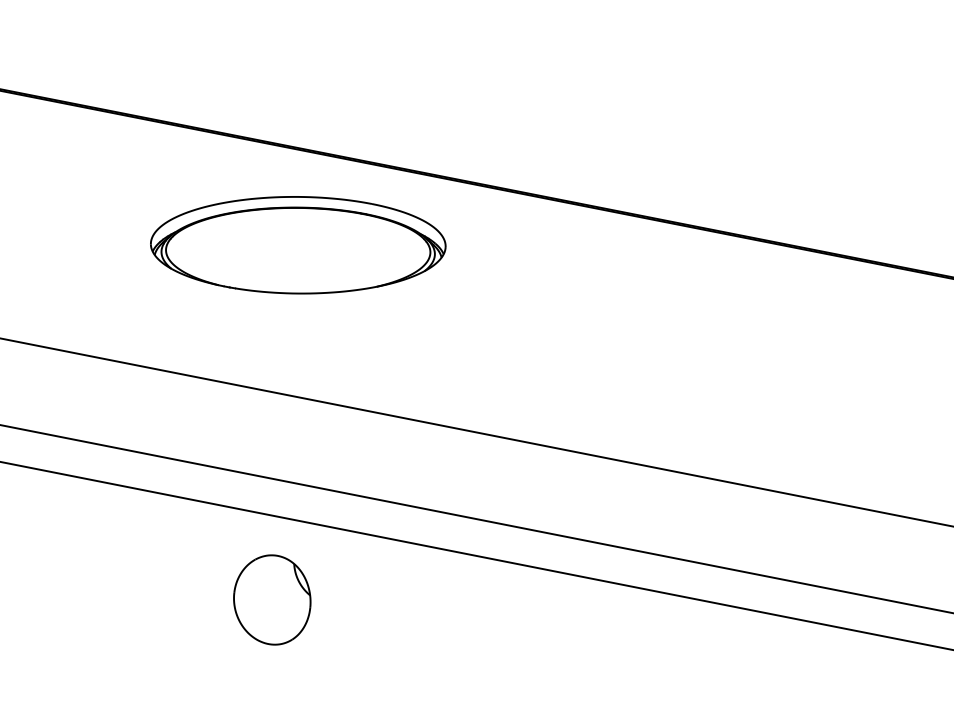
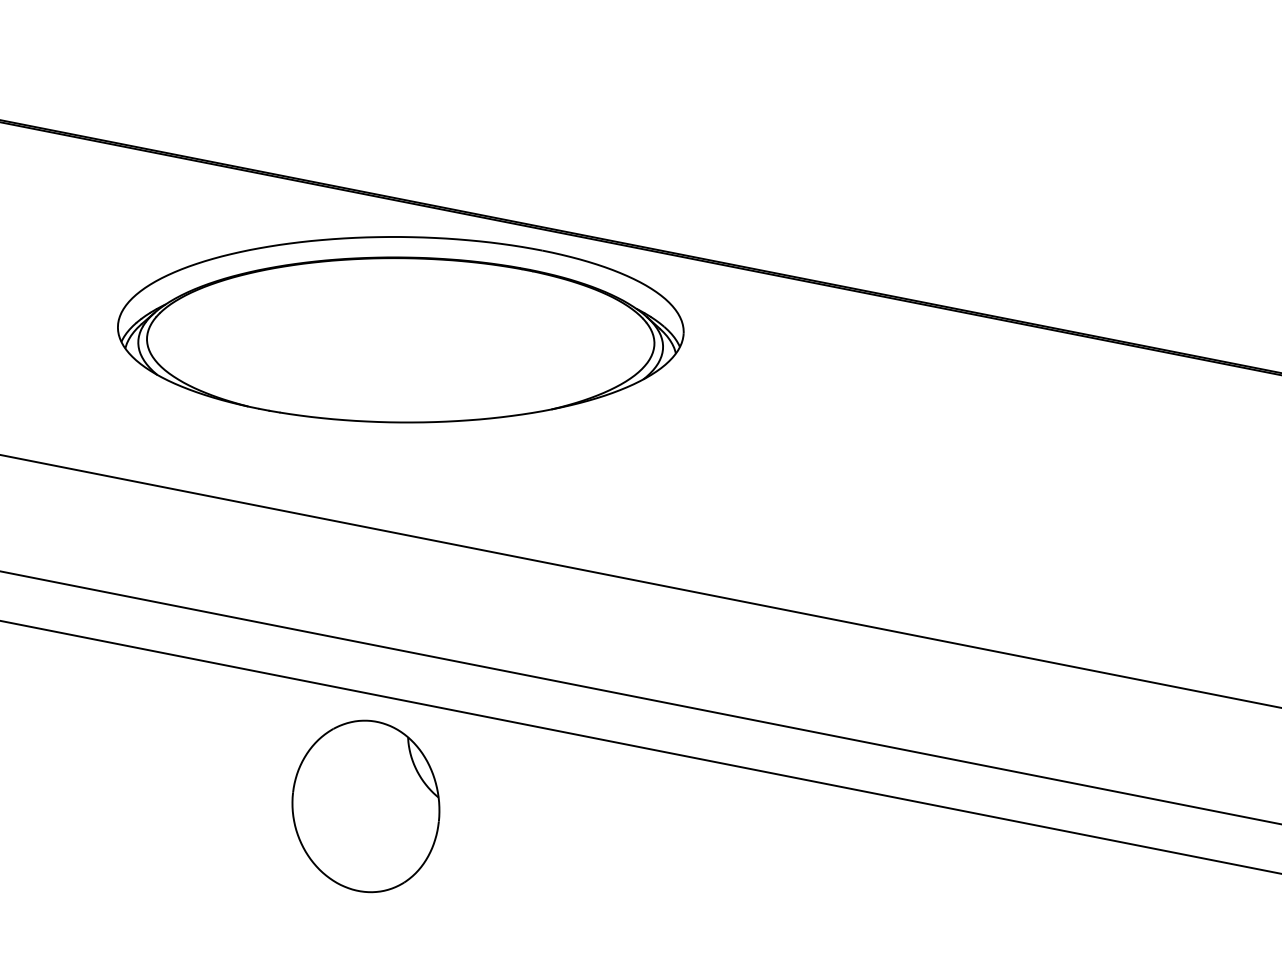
part: (297, 245) -> (400, 329), size x1.43
part: (271, 600) -> (365, 806), size x1.43

